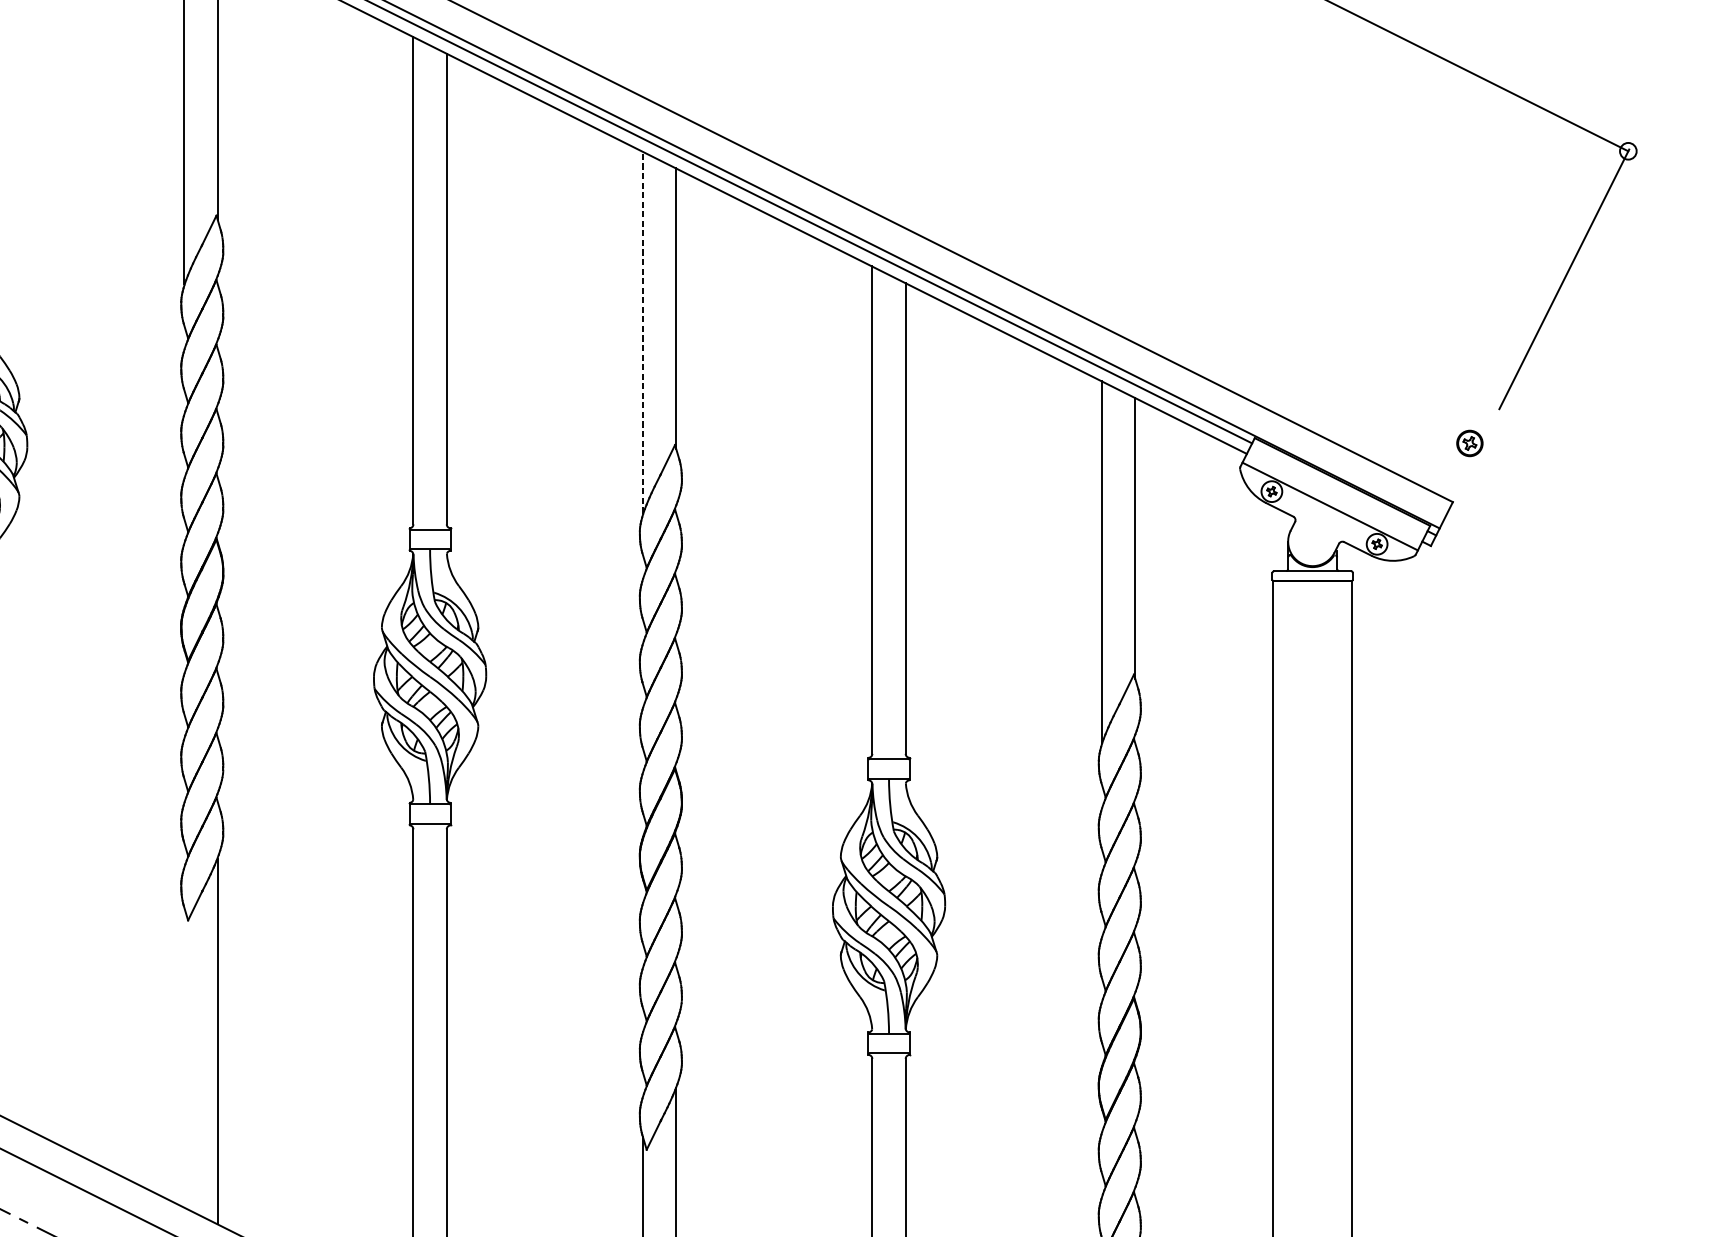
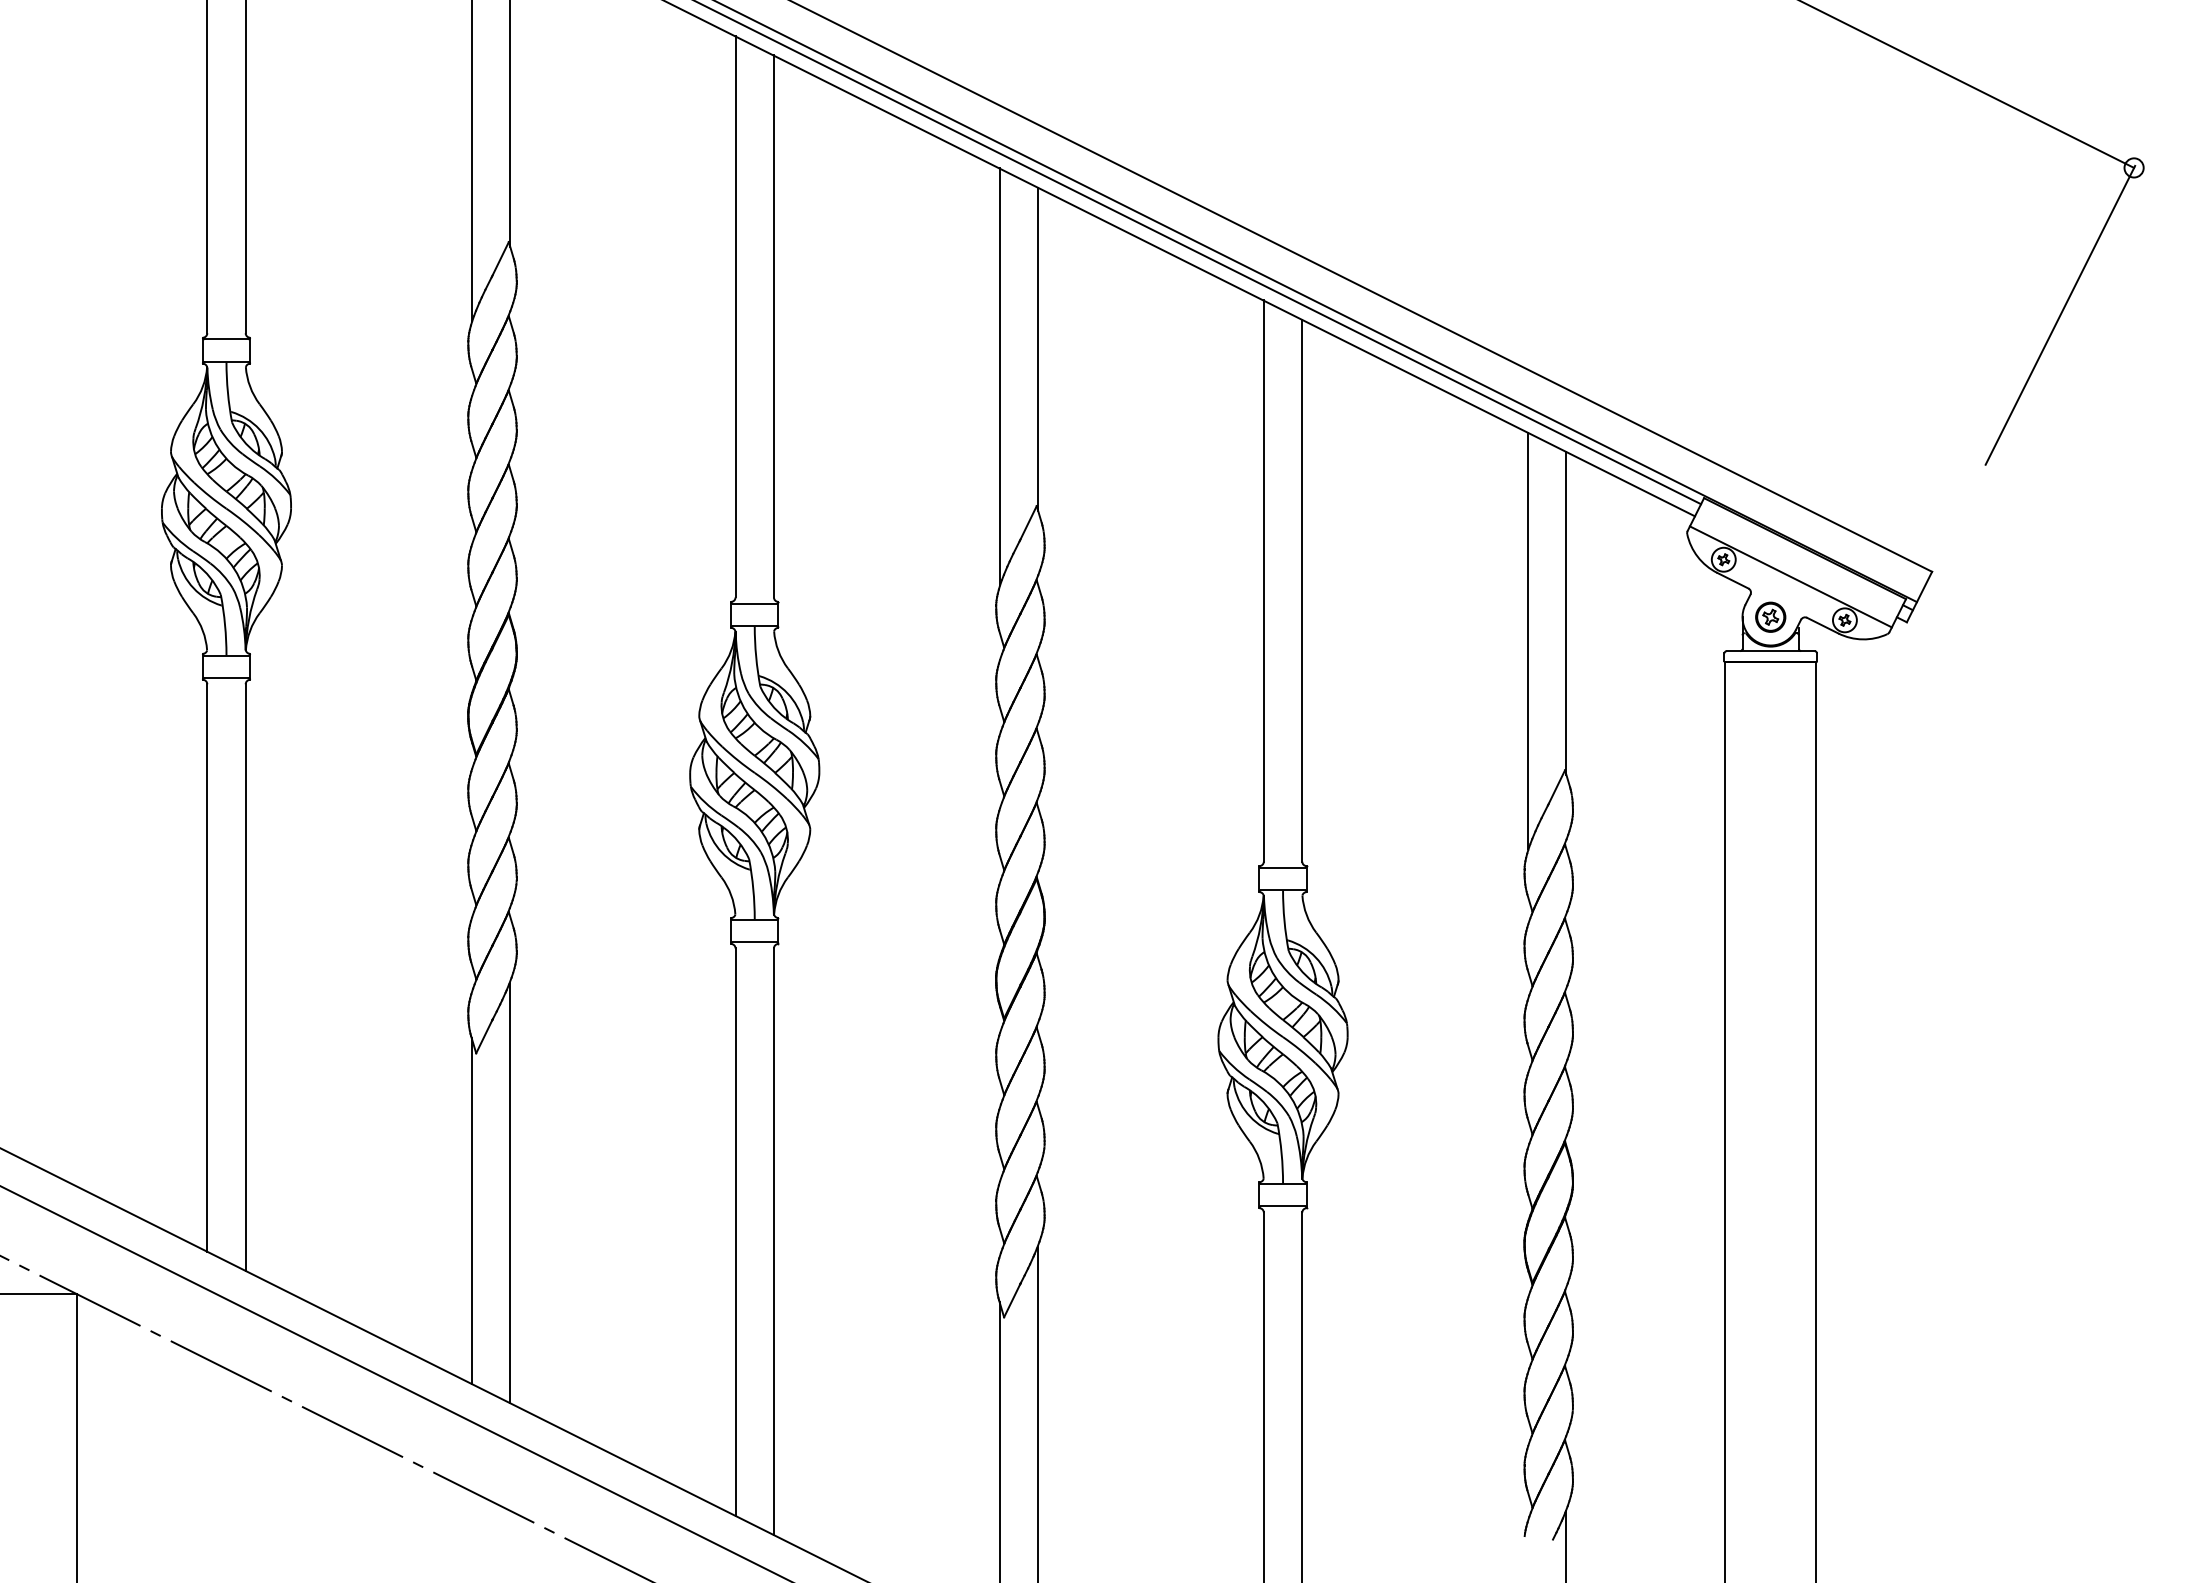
line: (642, 332) -> (999, 376), dashed -> solid
part: (1469, 442) -> (1770, 616), moved
line: (184, 1056) -> (471, 1210), added

